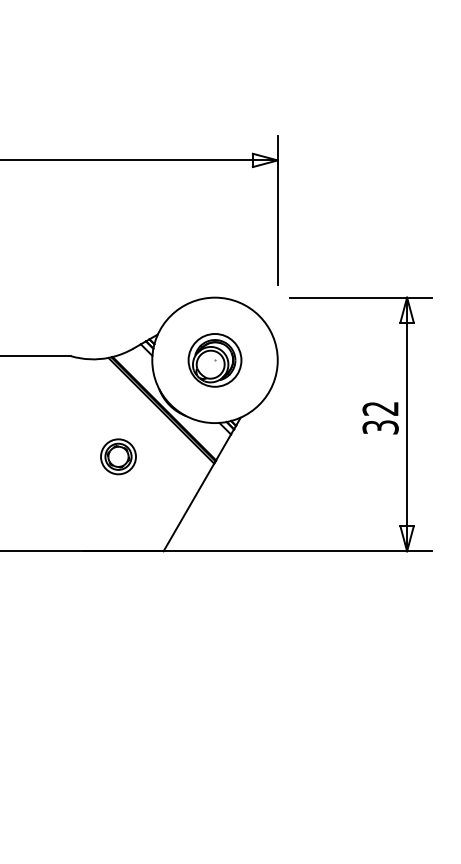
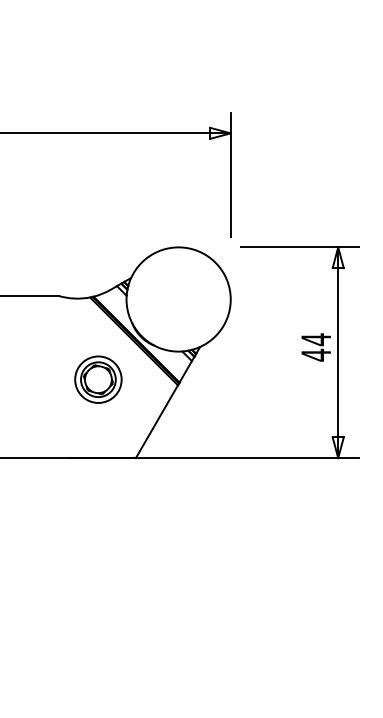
part: (214, 360) -> (178, 299), removed
text: (380, 418) -> (316, 347), 32 -> 44
part: (118, 456) -> (98, 379), size x1.6

